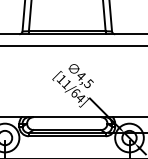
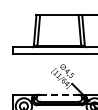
line: (67, 117) -> (59, 94), solid -> dashed

